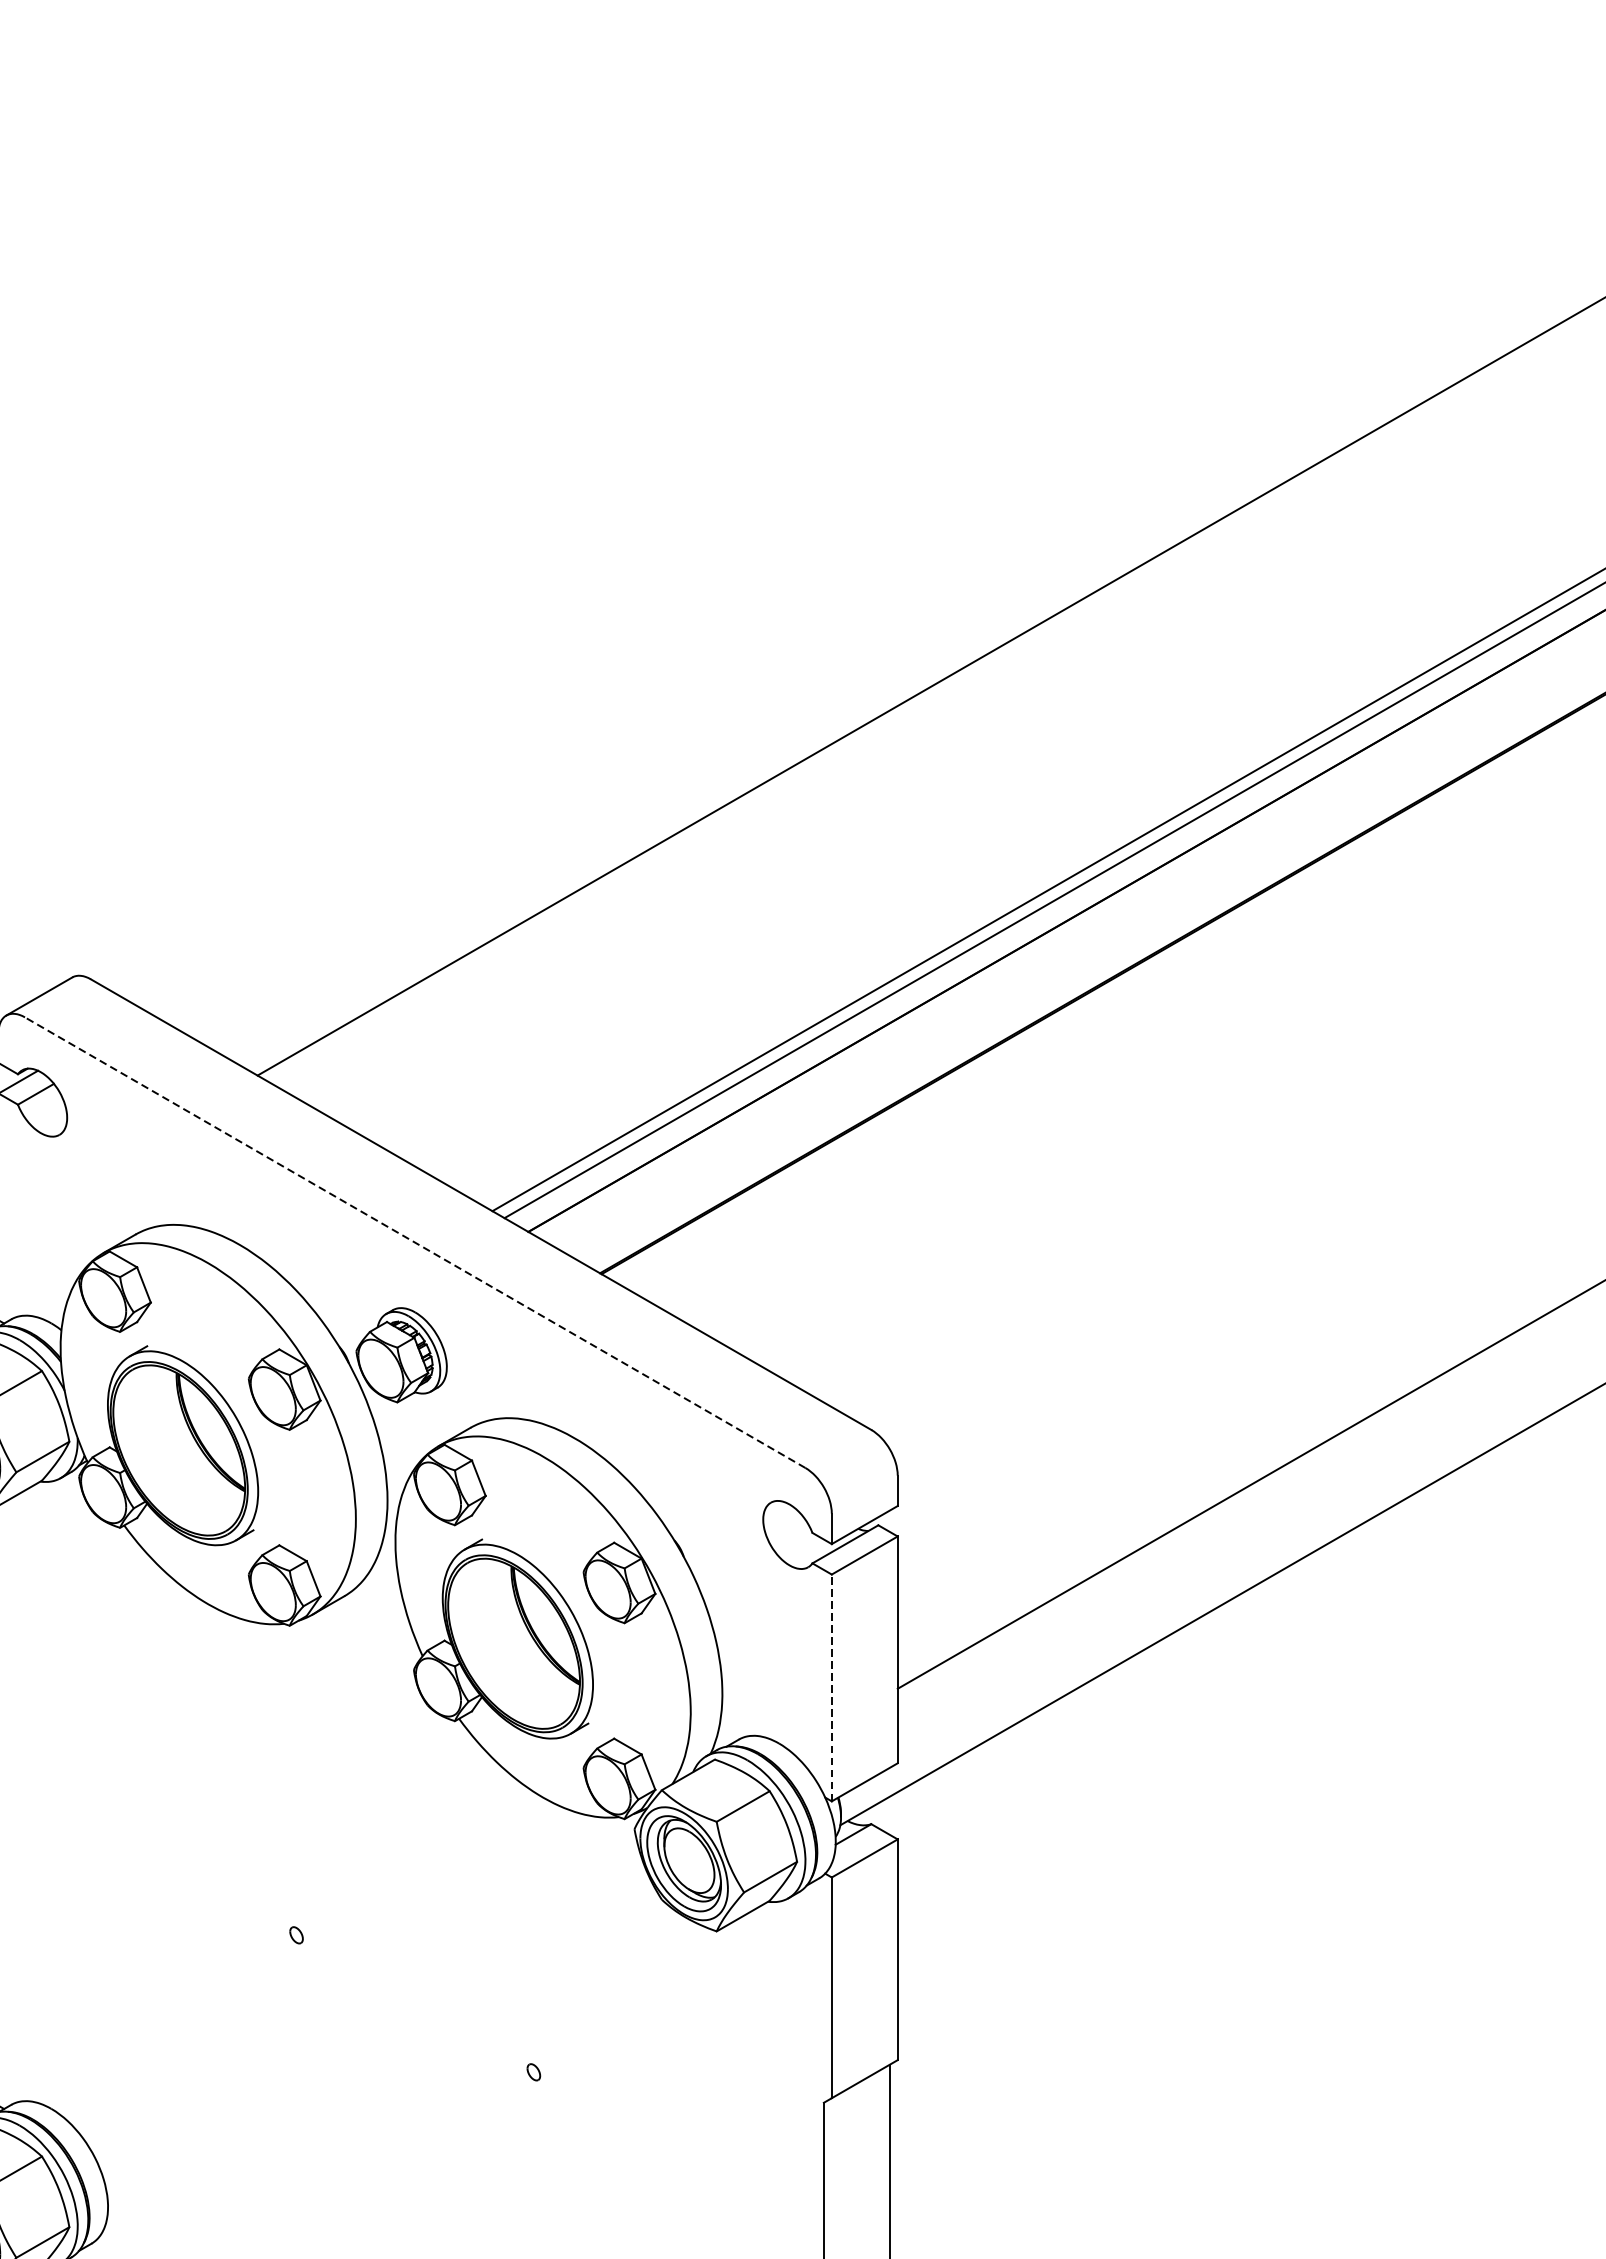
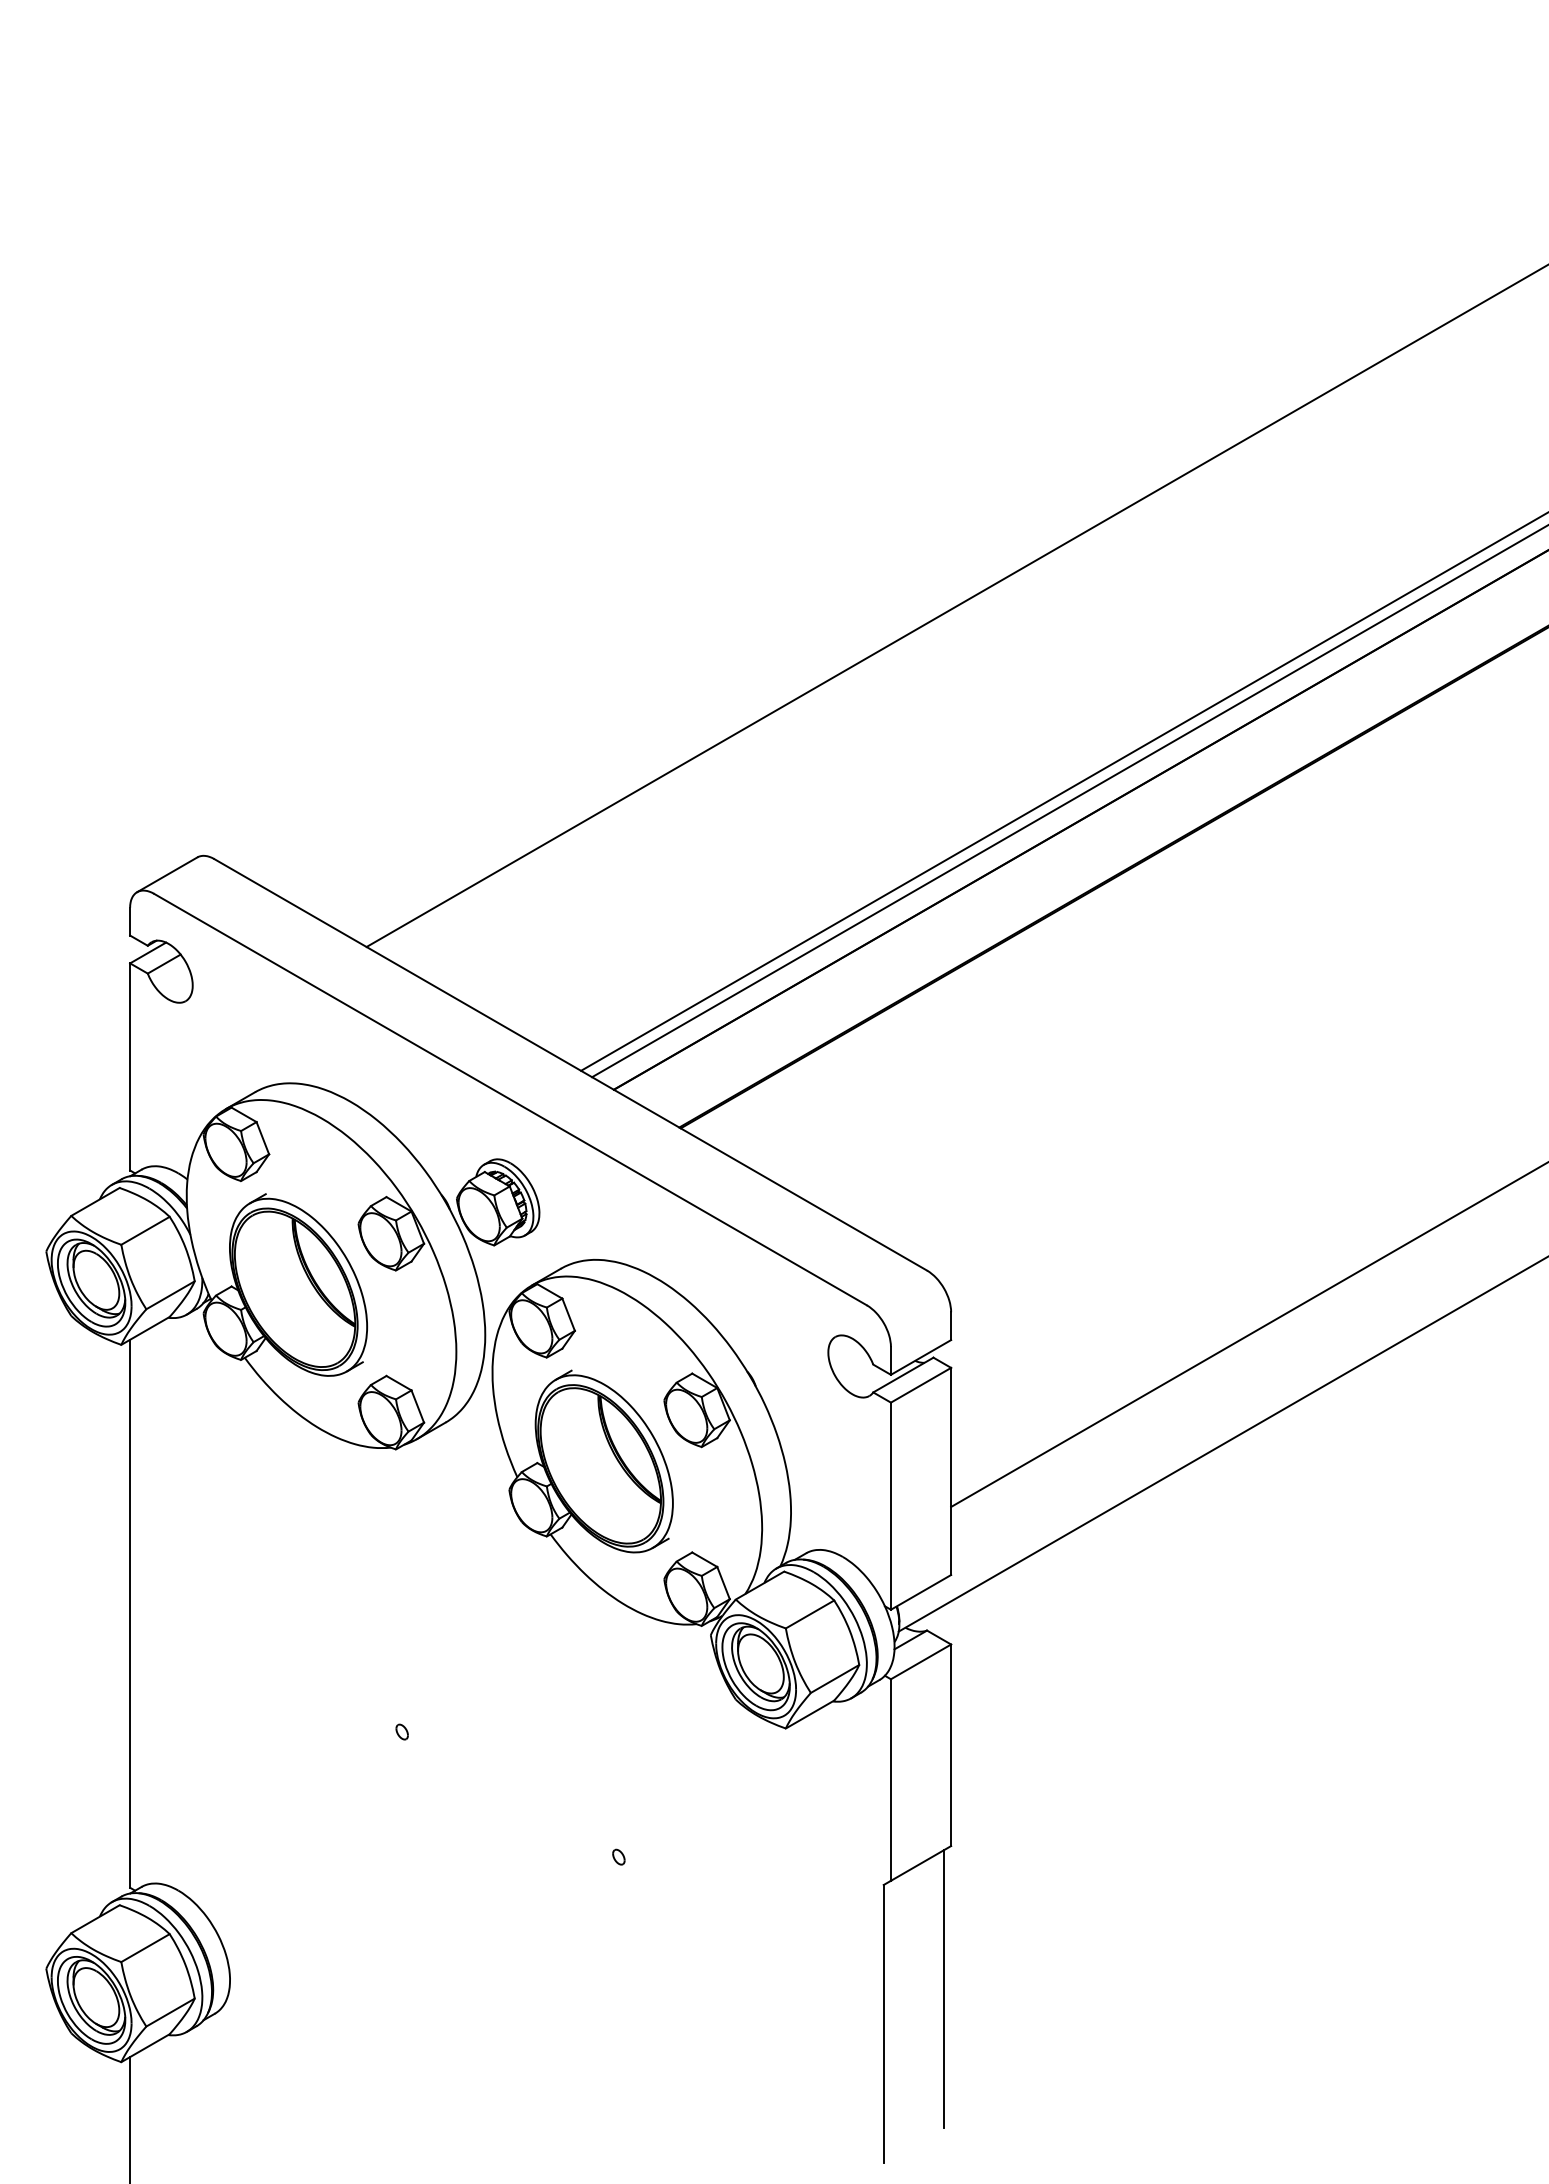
line: (415, 1242) -> (510, 1099), dashed -> solid
line: (831, 1688) -> (890, 1506), dashed -> solid

